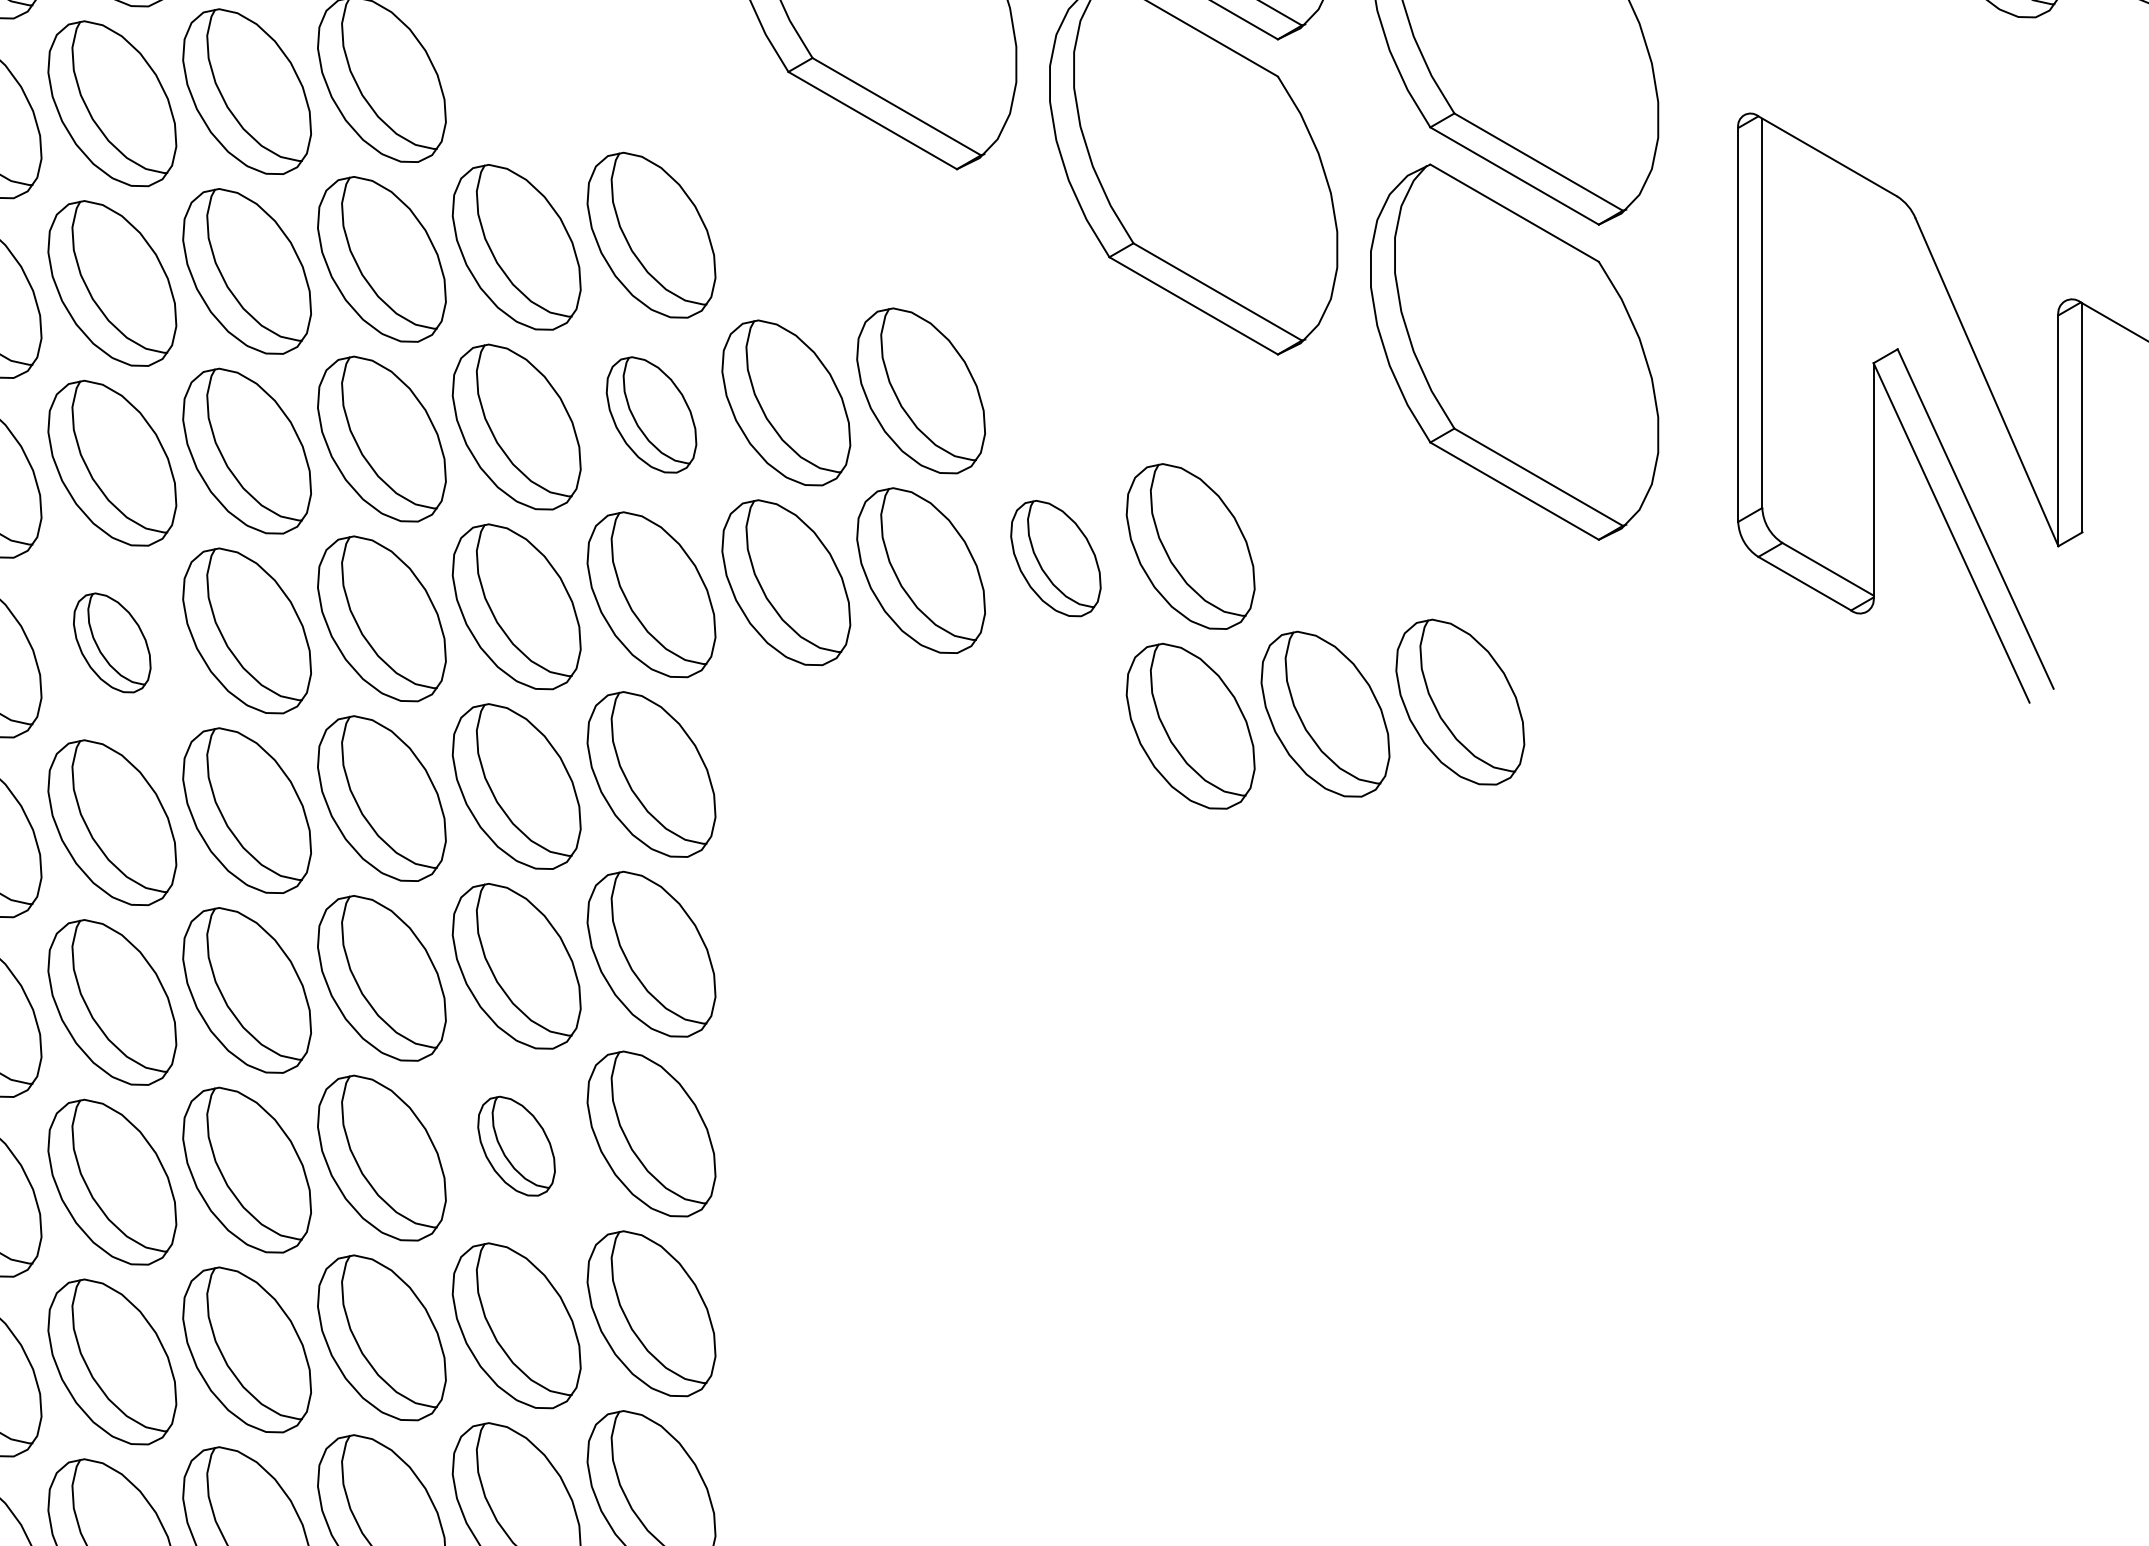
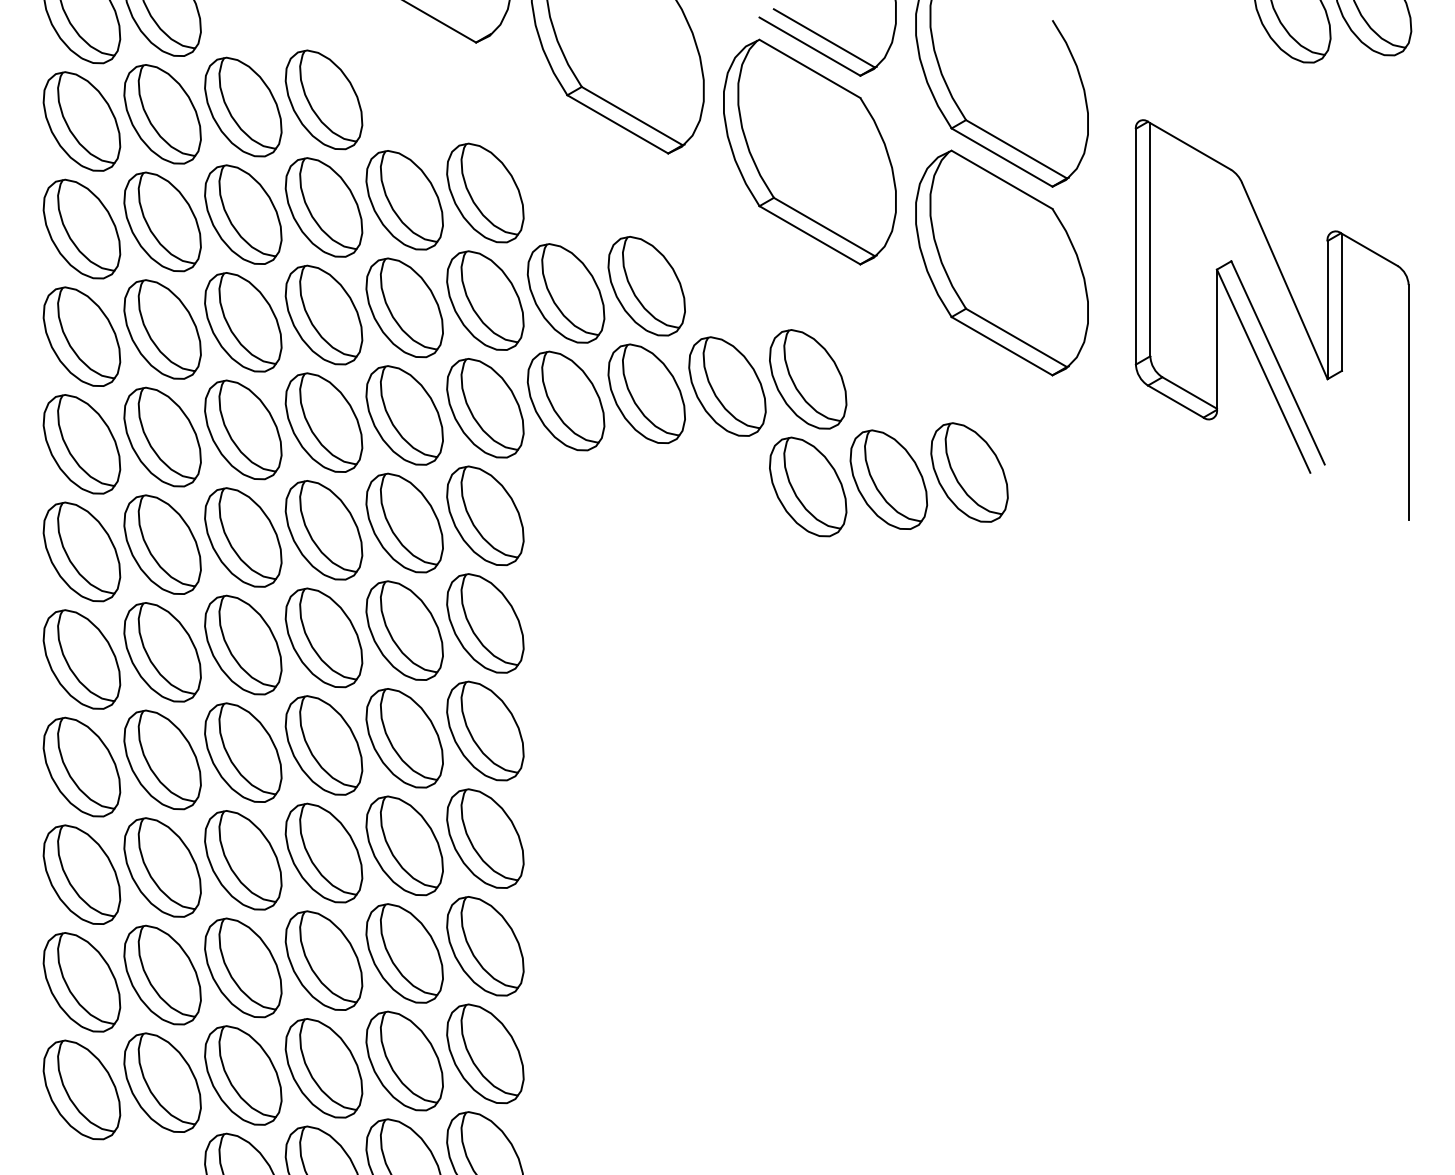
part: (651, 414) -> (485, 300), size x1.43
part: (1055, 558) -> (727, 386), size x1.43
part: (112, 641) -> (162, 436), size x1.67
part: (516, 1146) -> (404, 738), size x1.67

